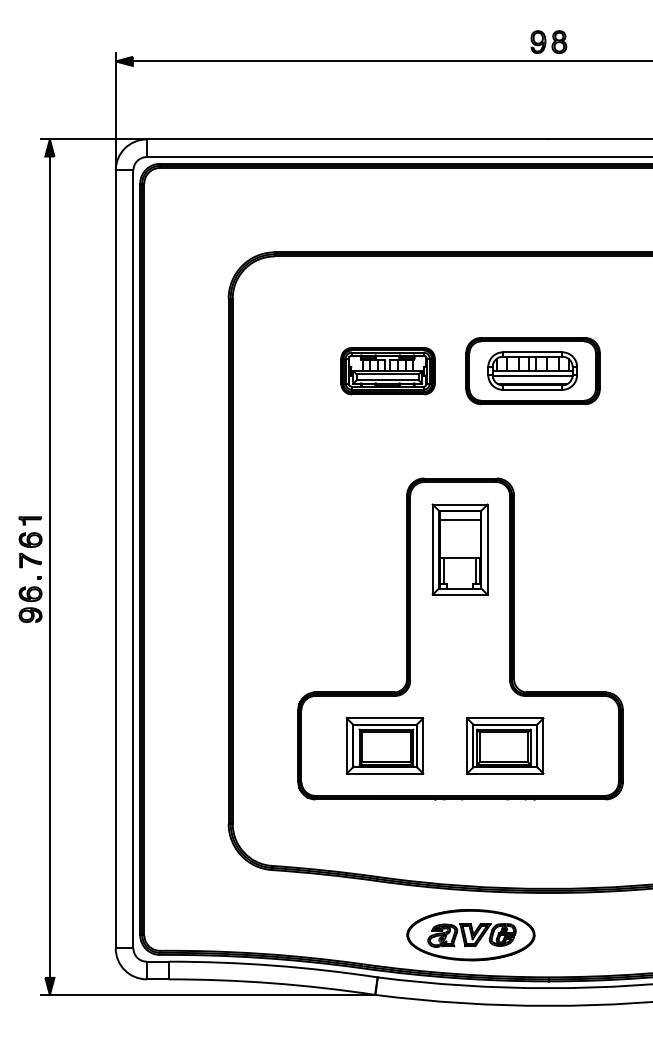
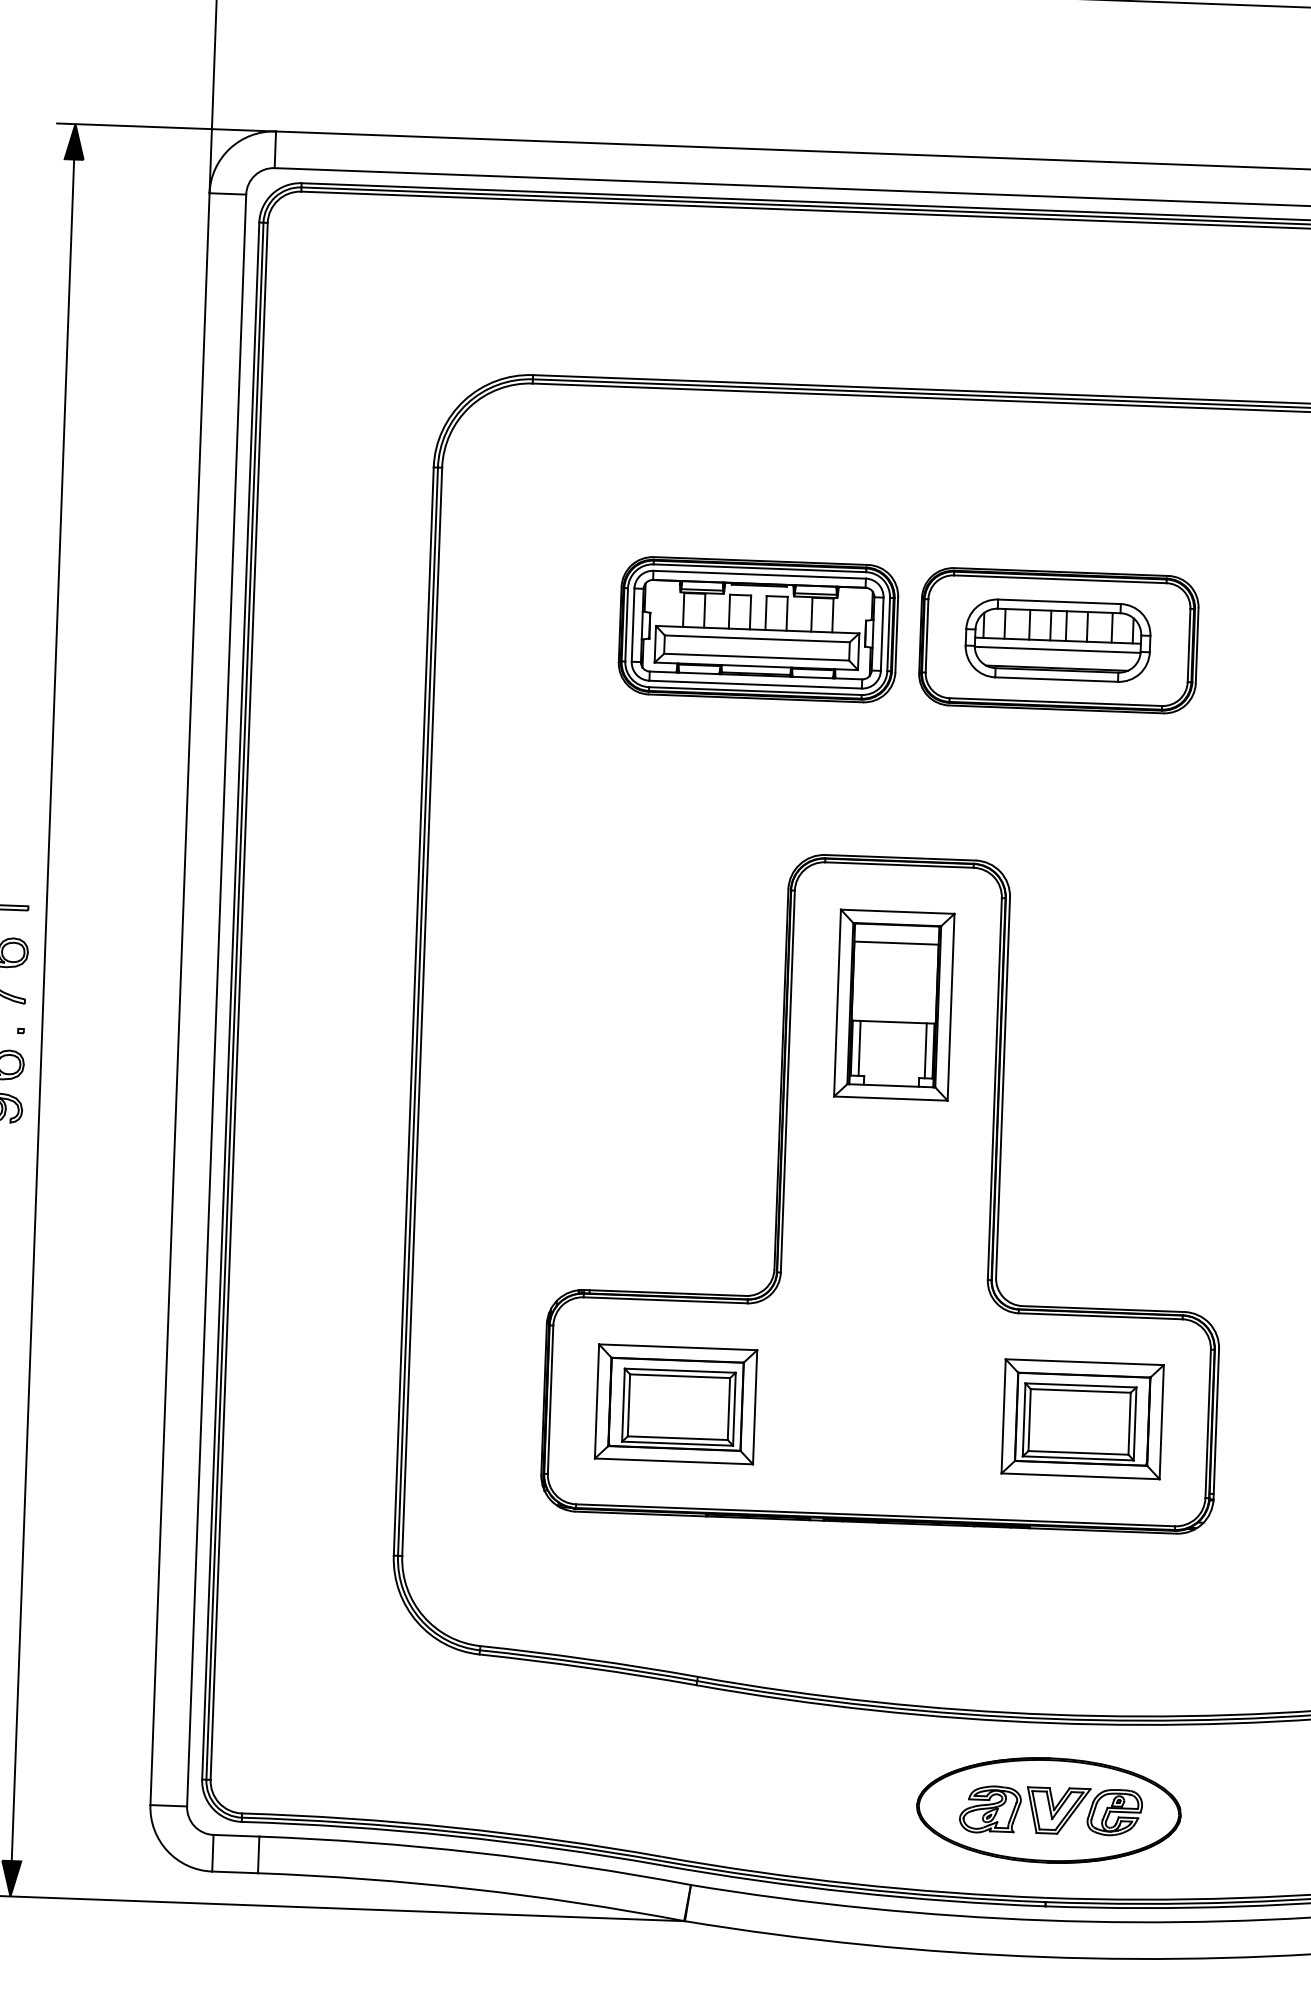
part: (387, 371) -> (757, 630), size x1.43
part: (384, 745) -> (674, 1403), moved
part: (505, 745) -> (1083, 1418), moved
part: (470, 935) -> (1047, 1811), moved

